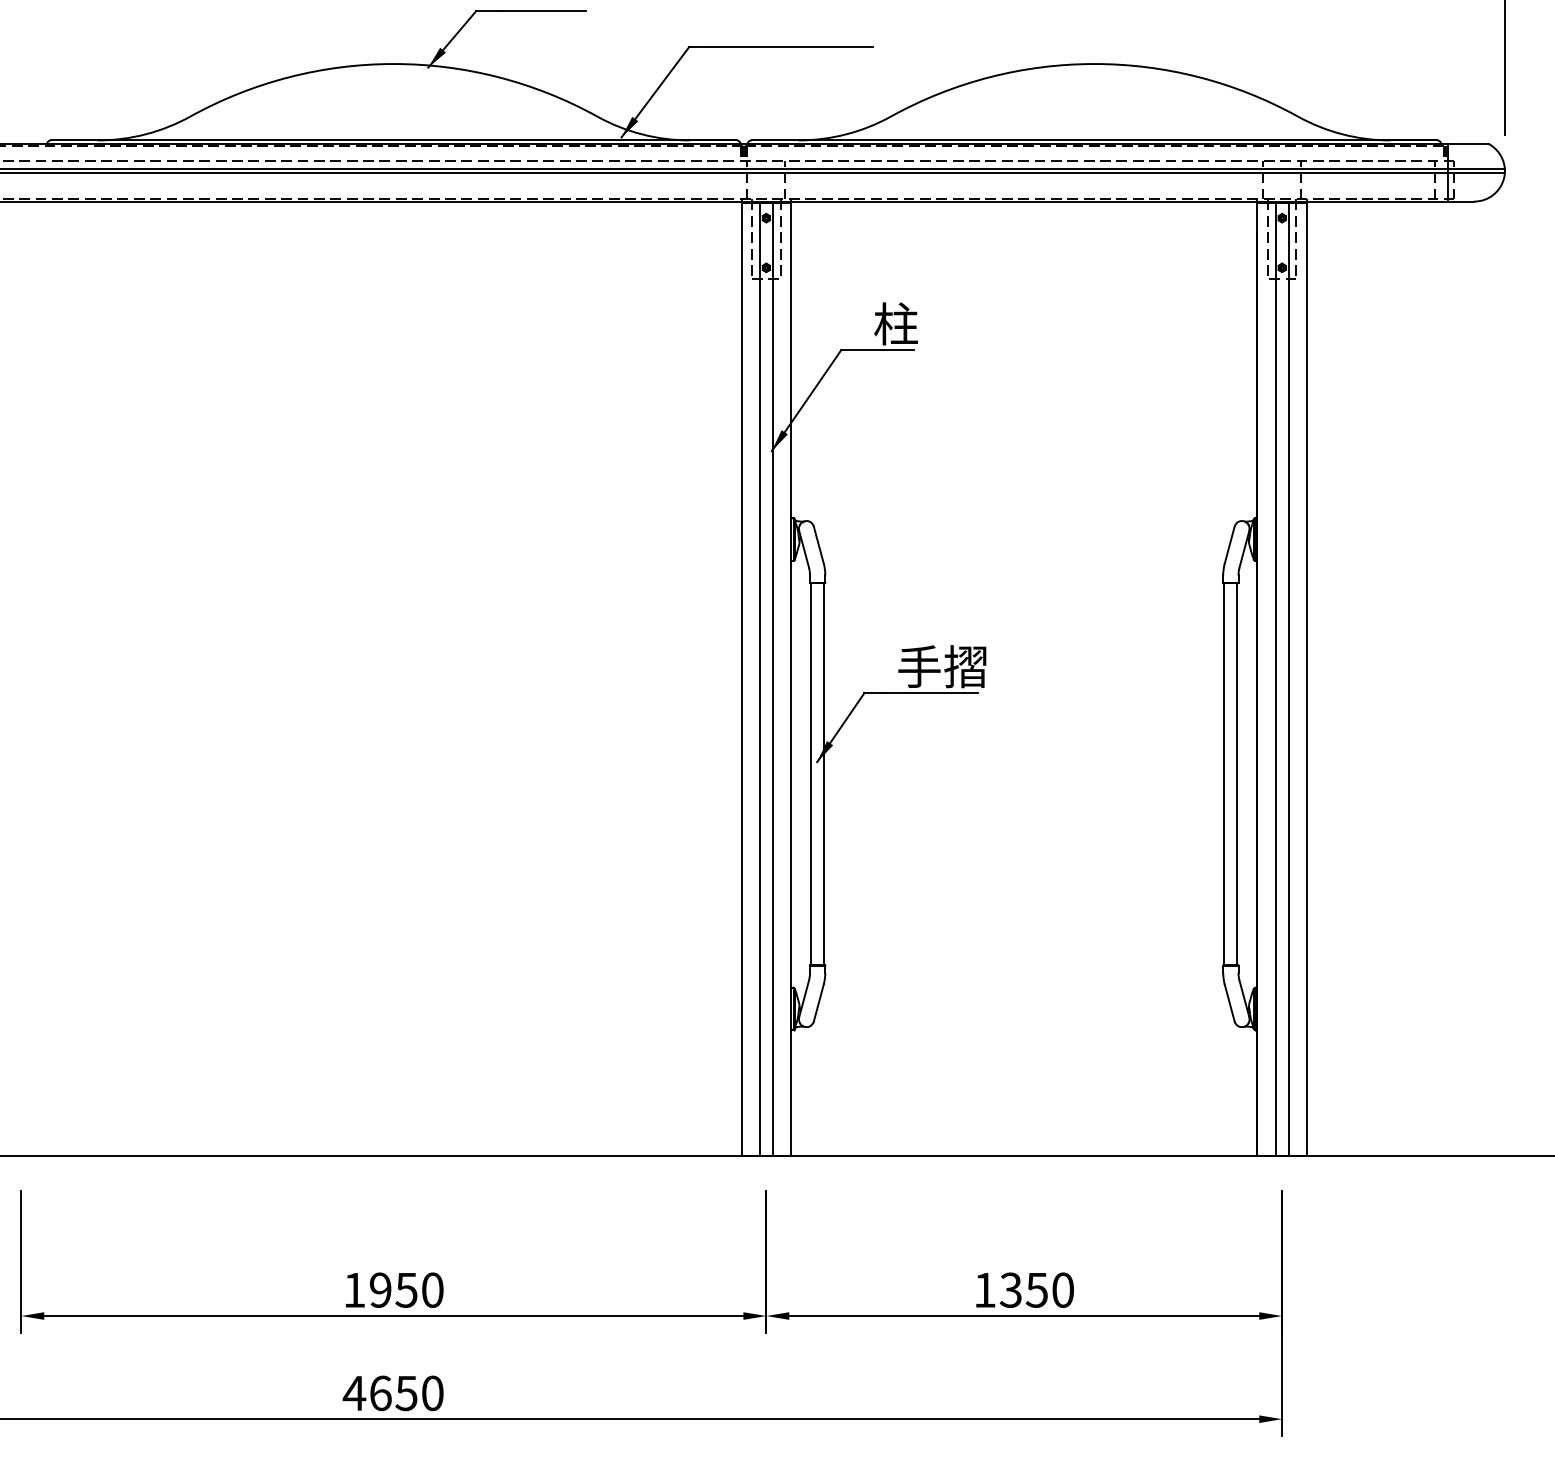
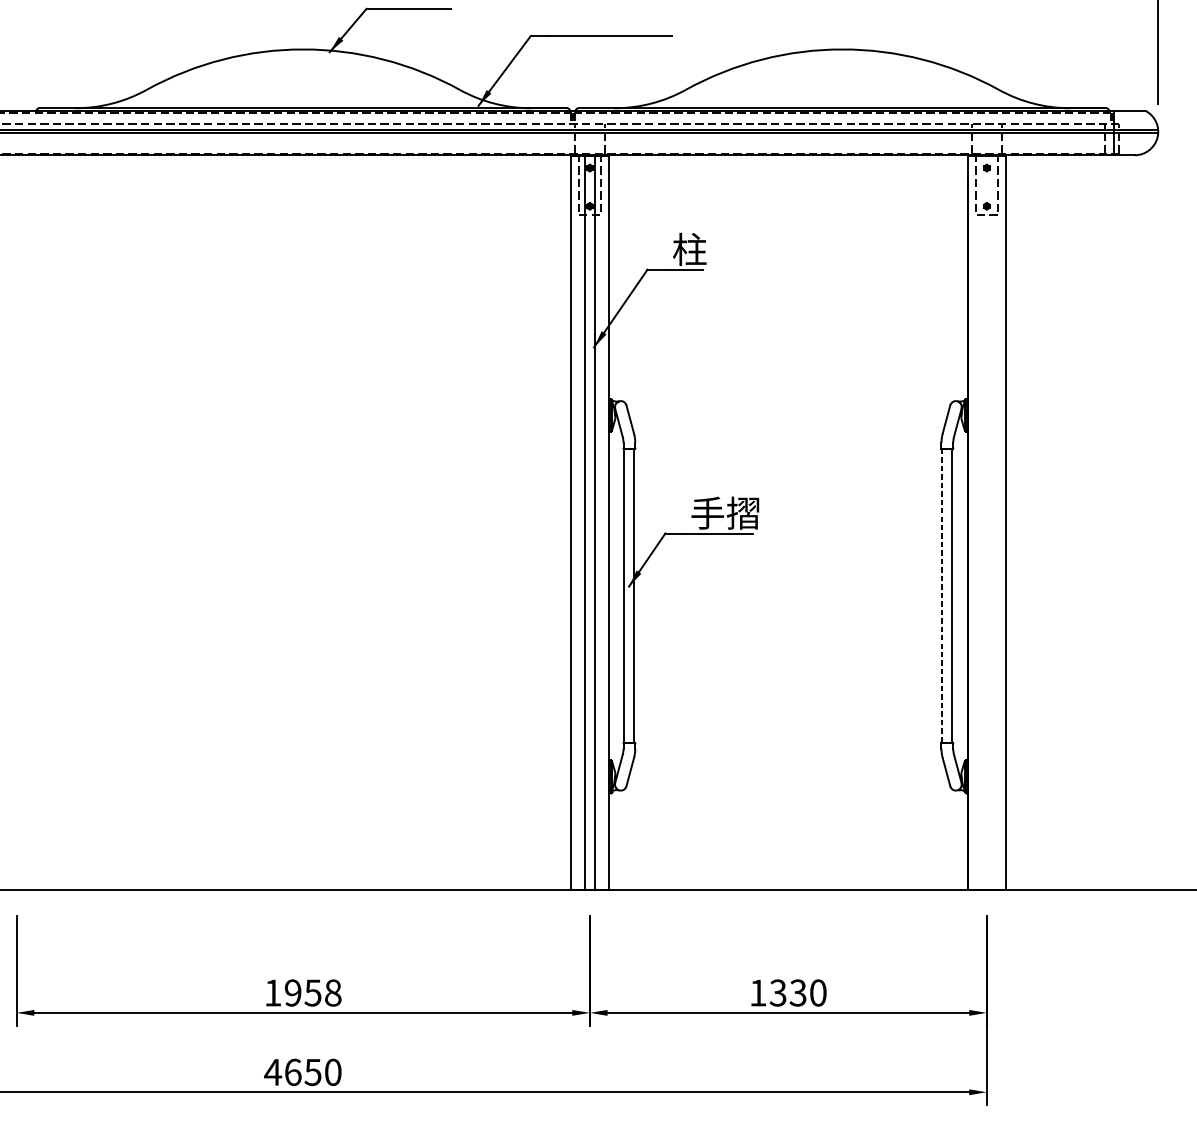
line: (1275, 679) -> (981, 523), removed
line: (1288, 679) -> (991, 523), removed
line: (1224, 774) -> (942, 596), solid -> dashed
text: (432, 1289) -> (333, 992), 1950 -> 1958
text: (1036, 1289) -> (797, 992), 1350 -> 1330

